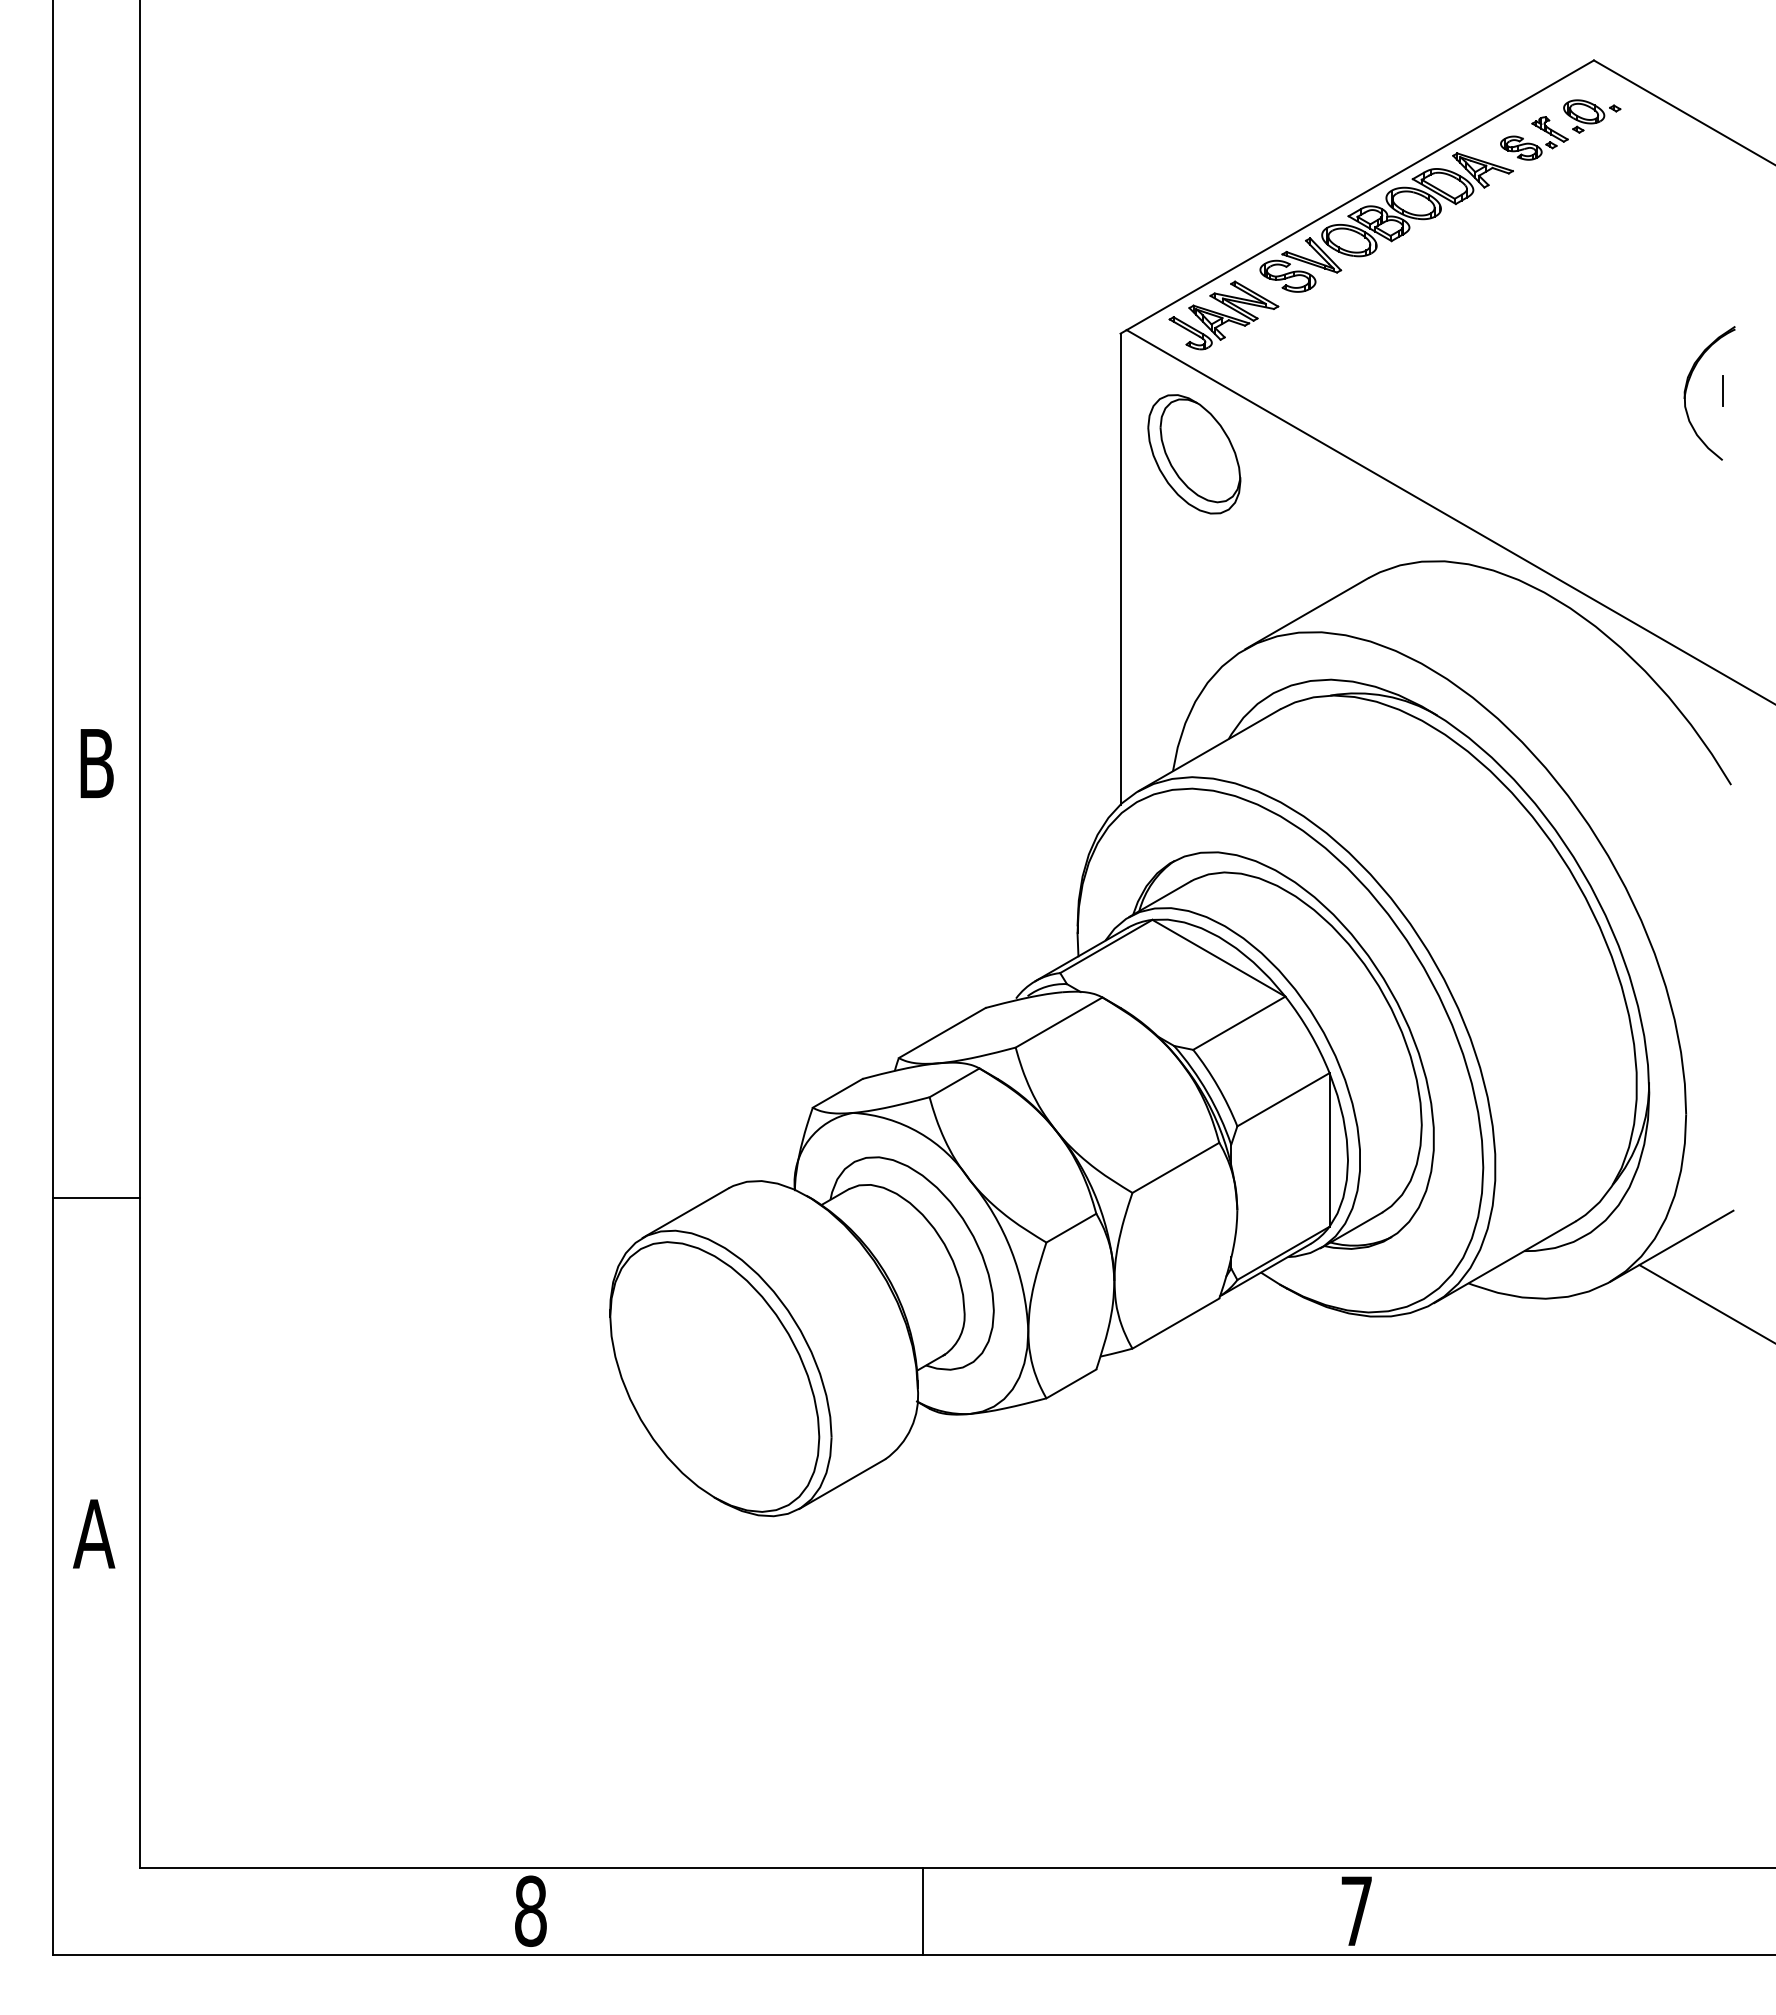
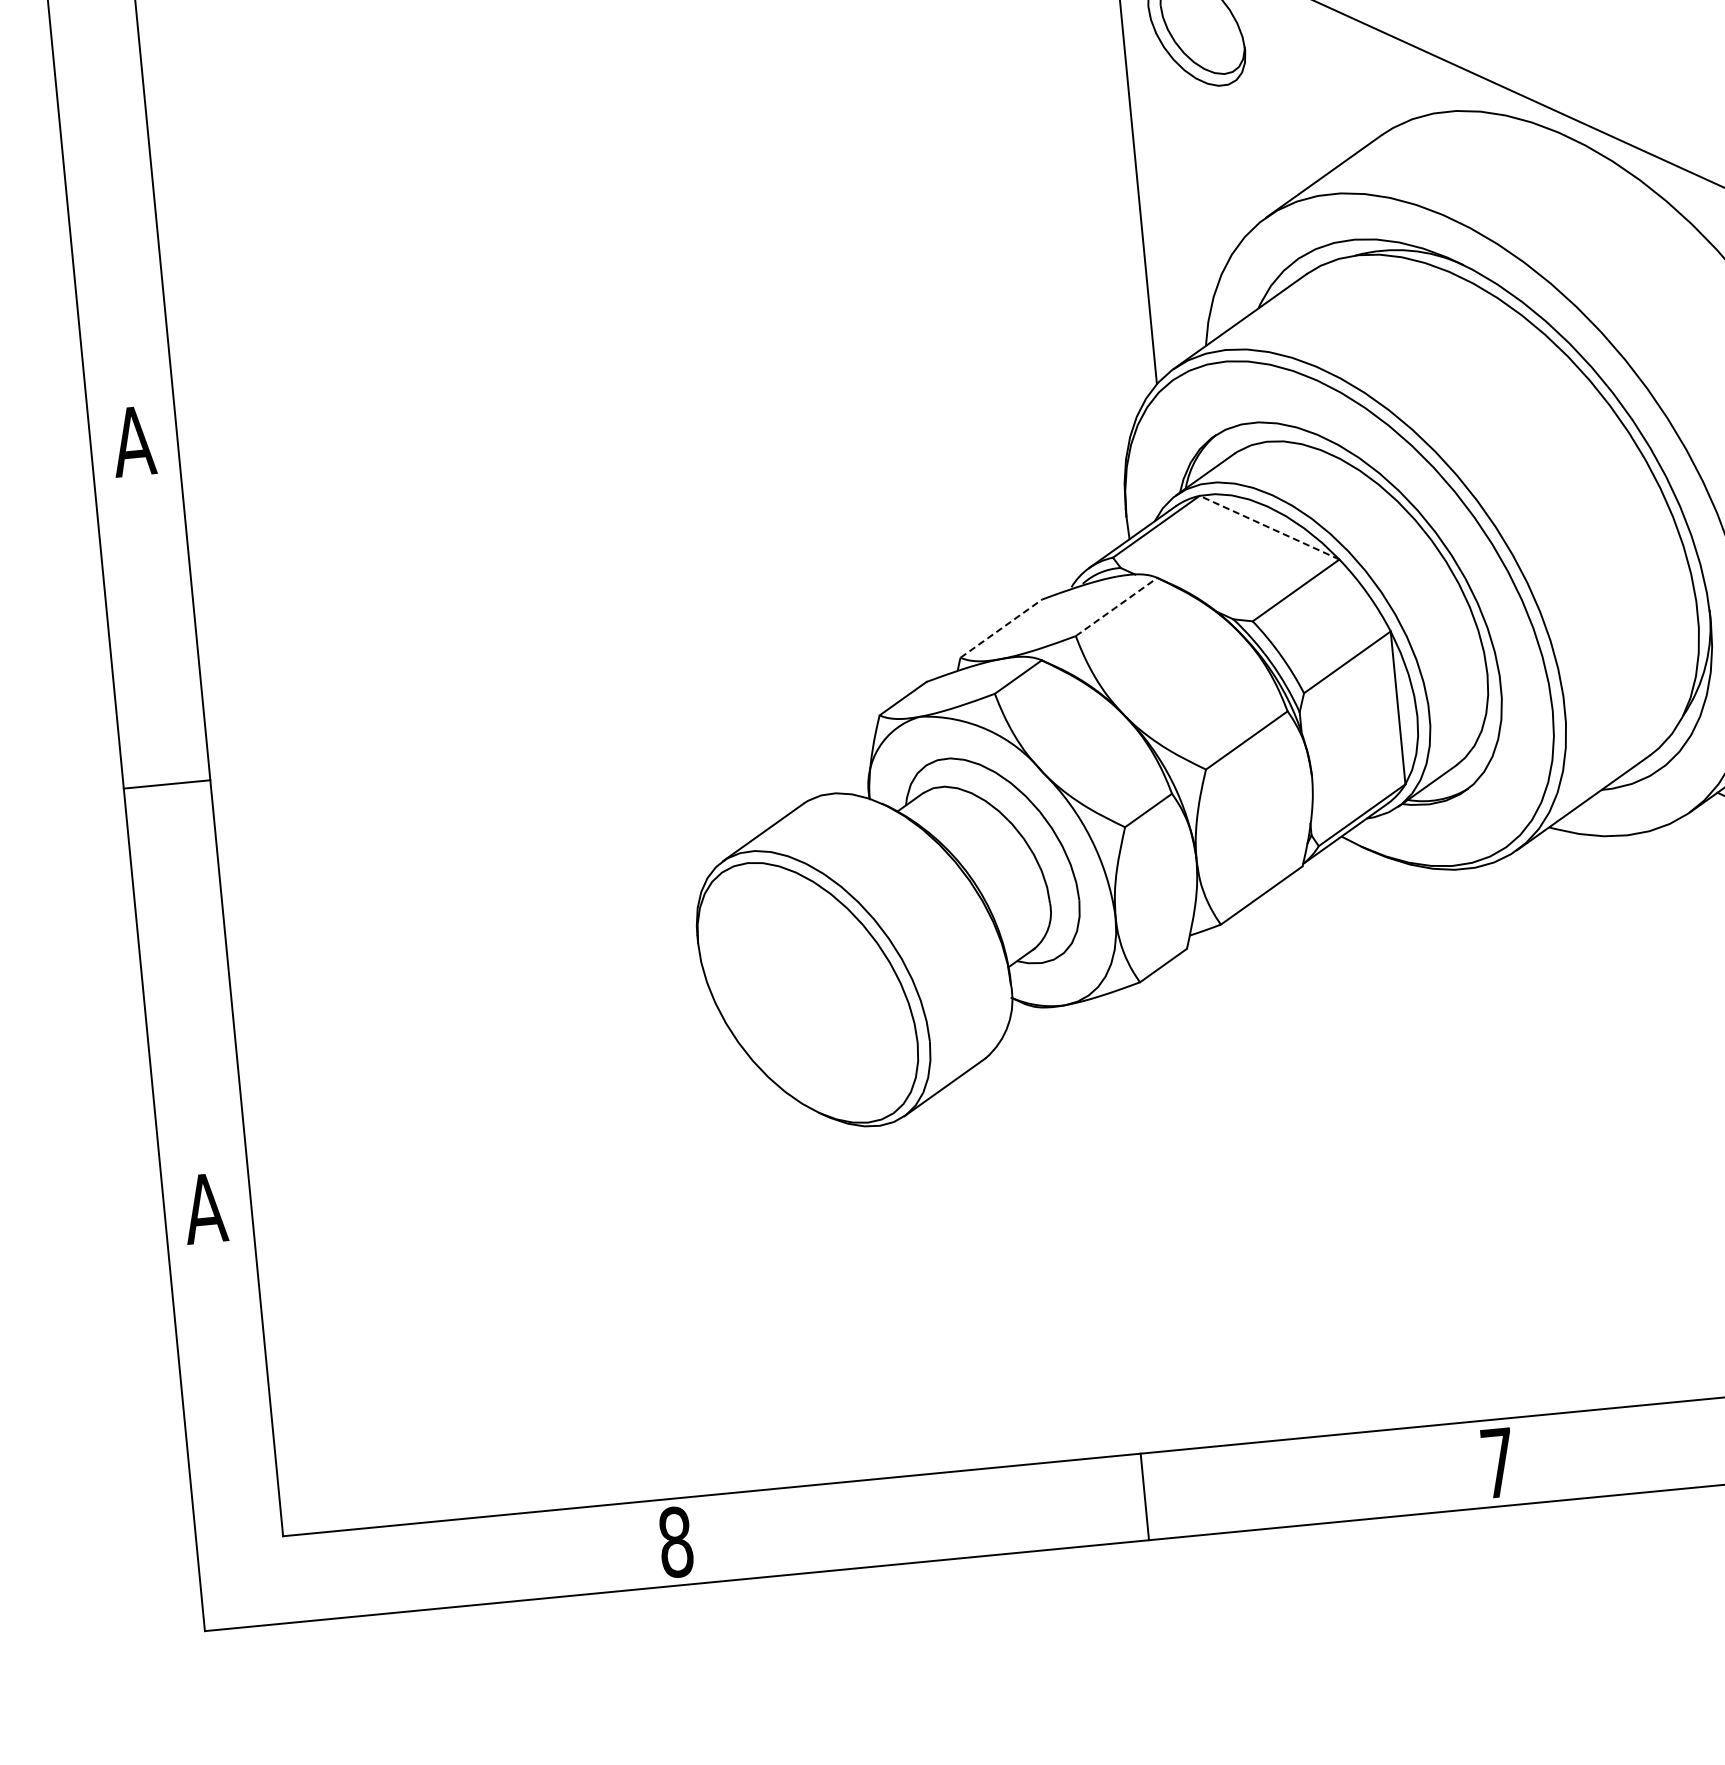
text: (96, 763) -> (133, 441), B -> A
line: (1218, 958) -> (1269, 528), solid -> dashed
line: (1059, 1022) -> (1117, 606), solid -> dashed
line: (942, 1032) -> (1001, 628), solid -> dashed
line: (96, 1198) -> (166, 784), moved
line: (922, 1910) -> (1144, 1496), moved

